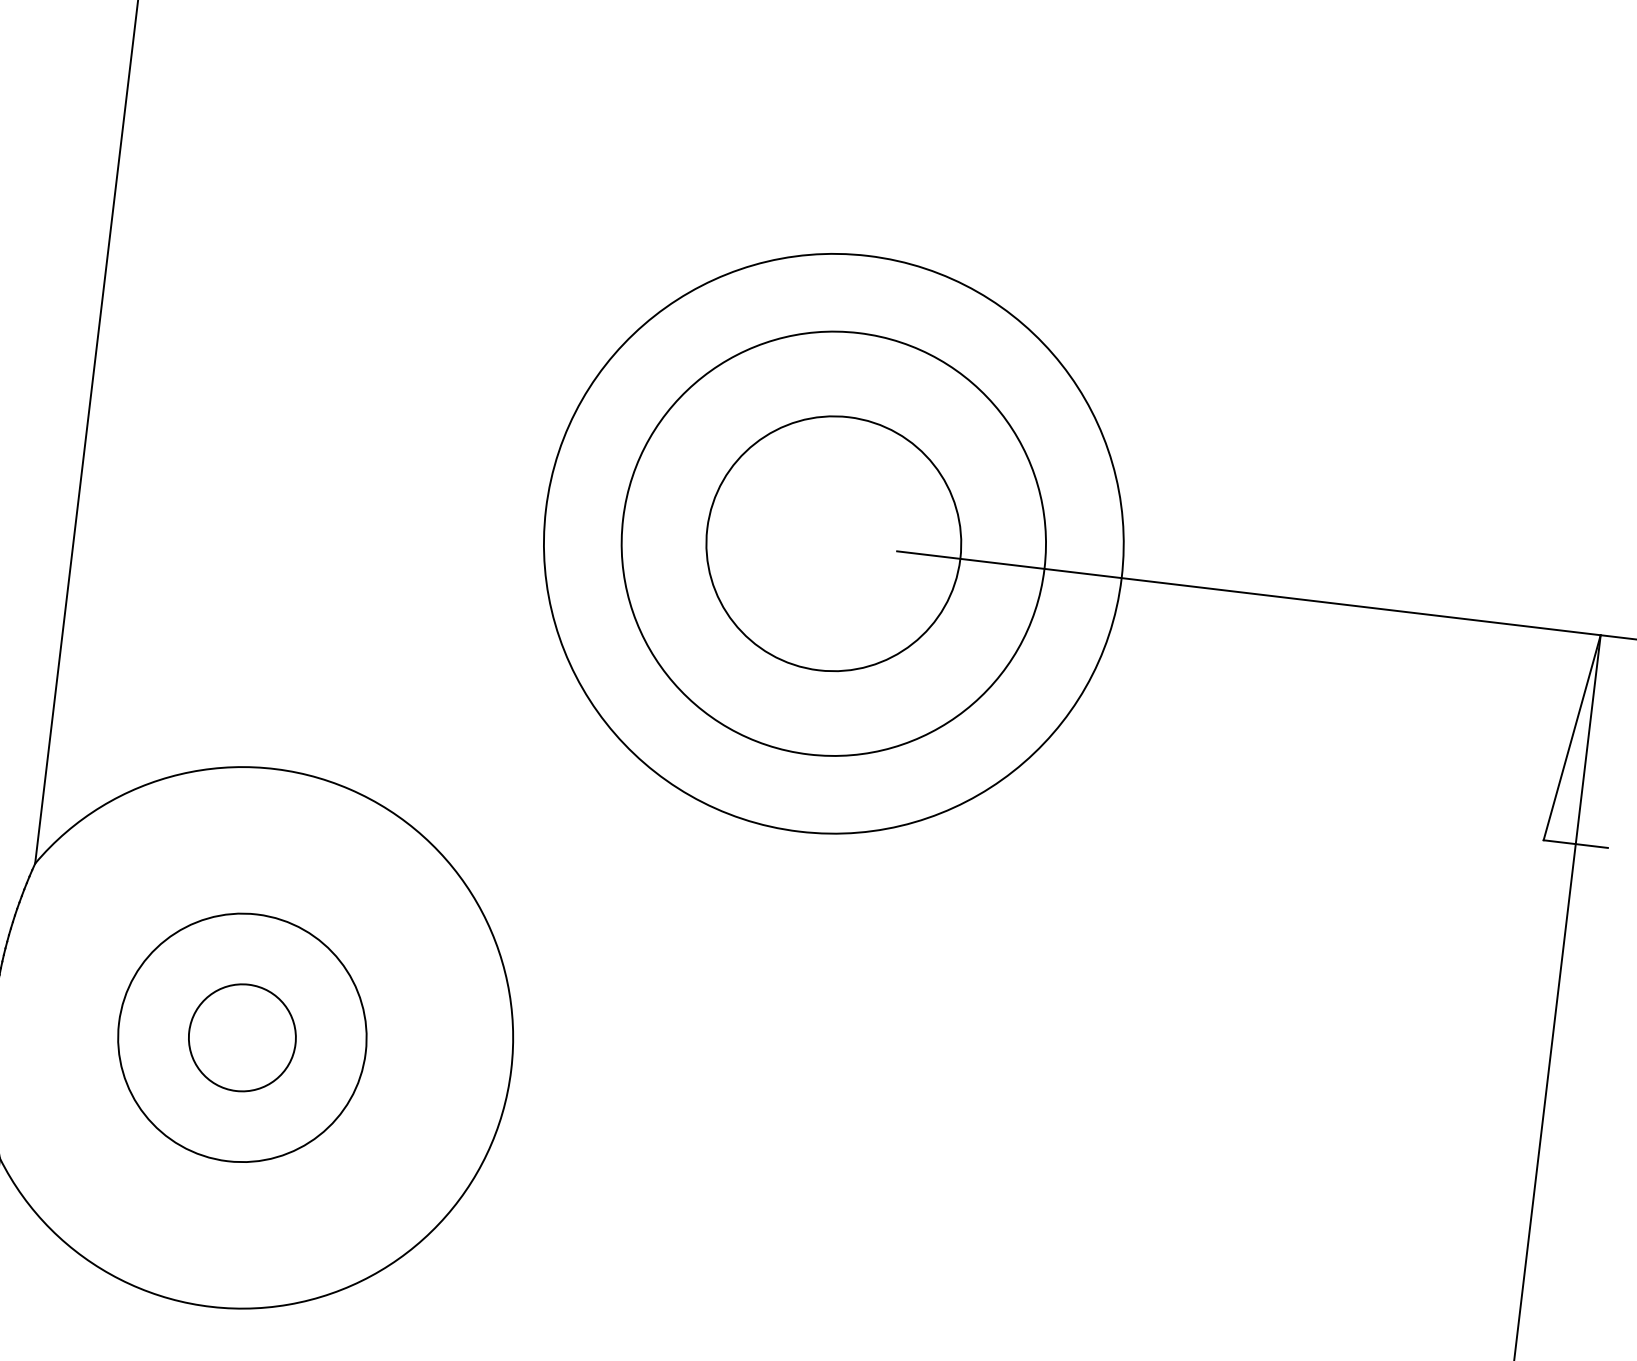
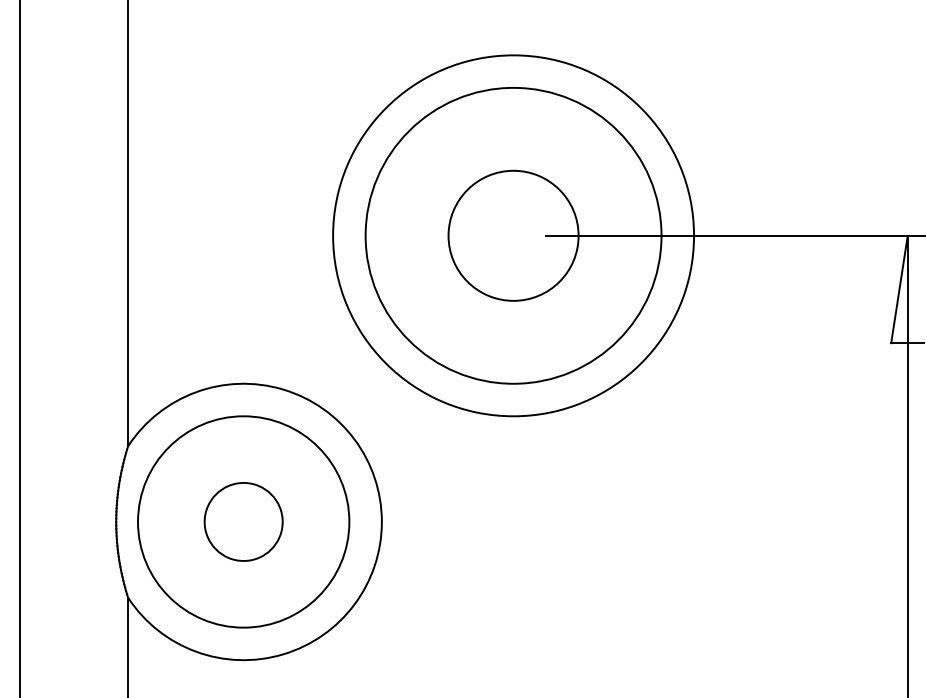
circle: (833, 543) -> (513, 235), size x1.67
circle: (242, 1036) -> (243, 521), size x1.43
circle: (242, 1036) -> (243, 521), size x1.67

